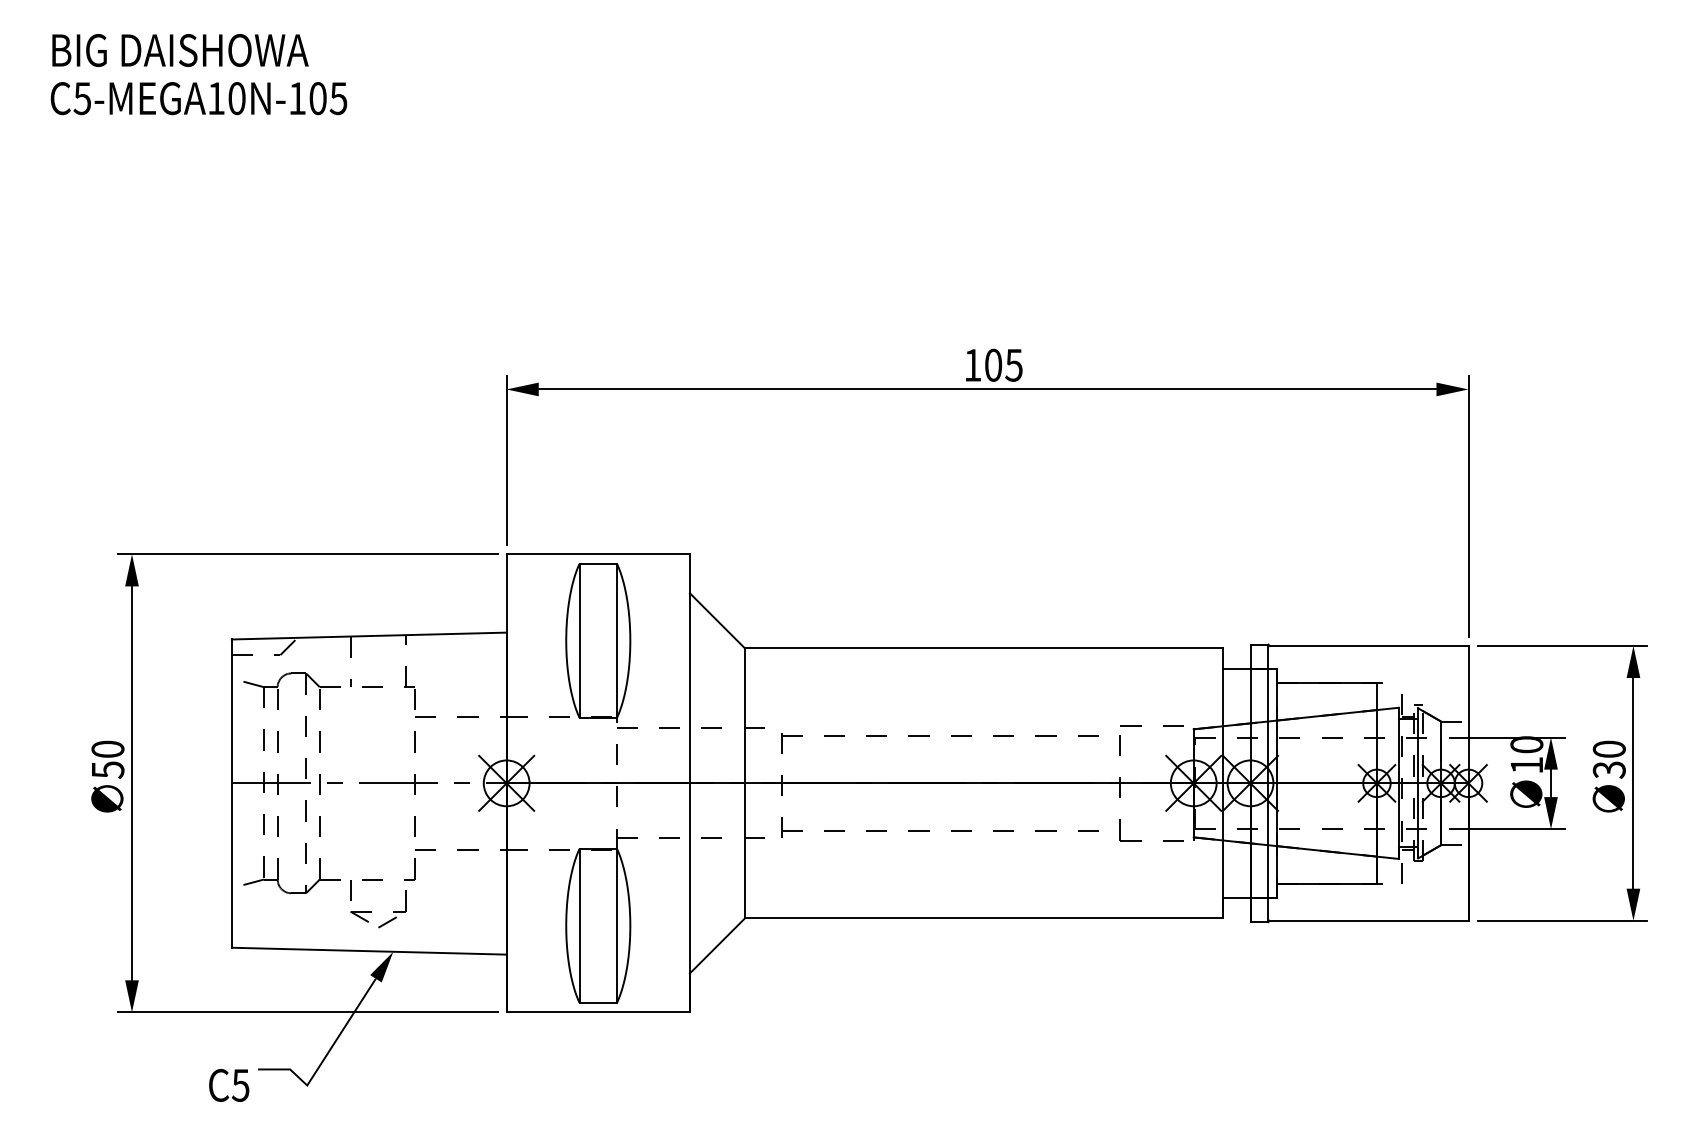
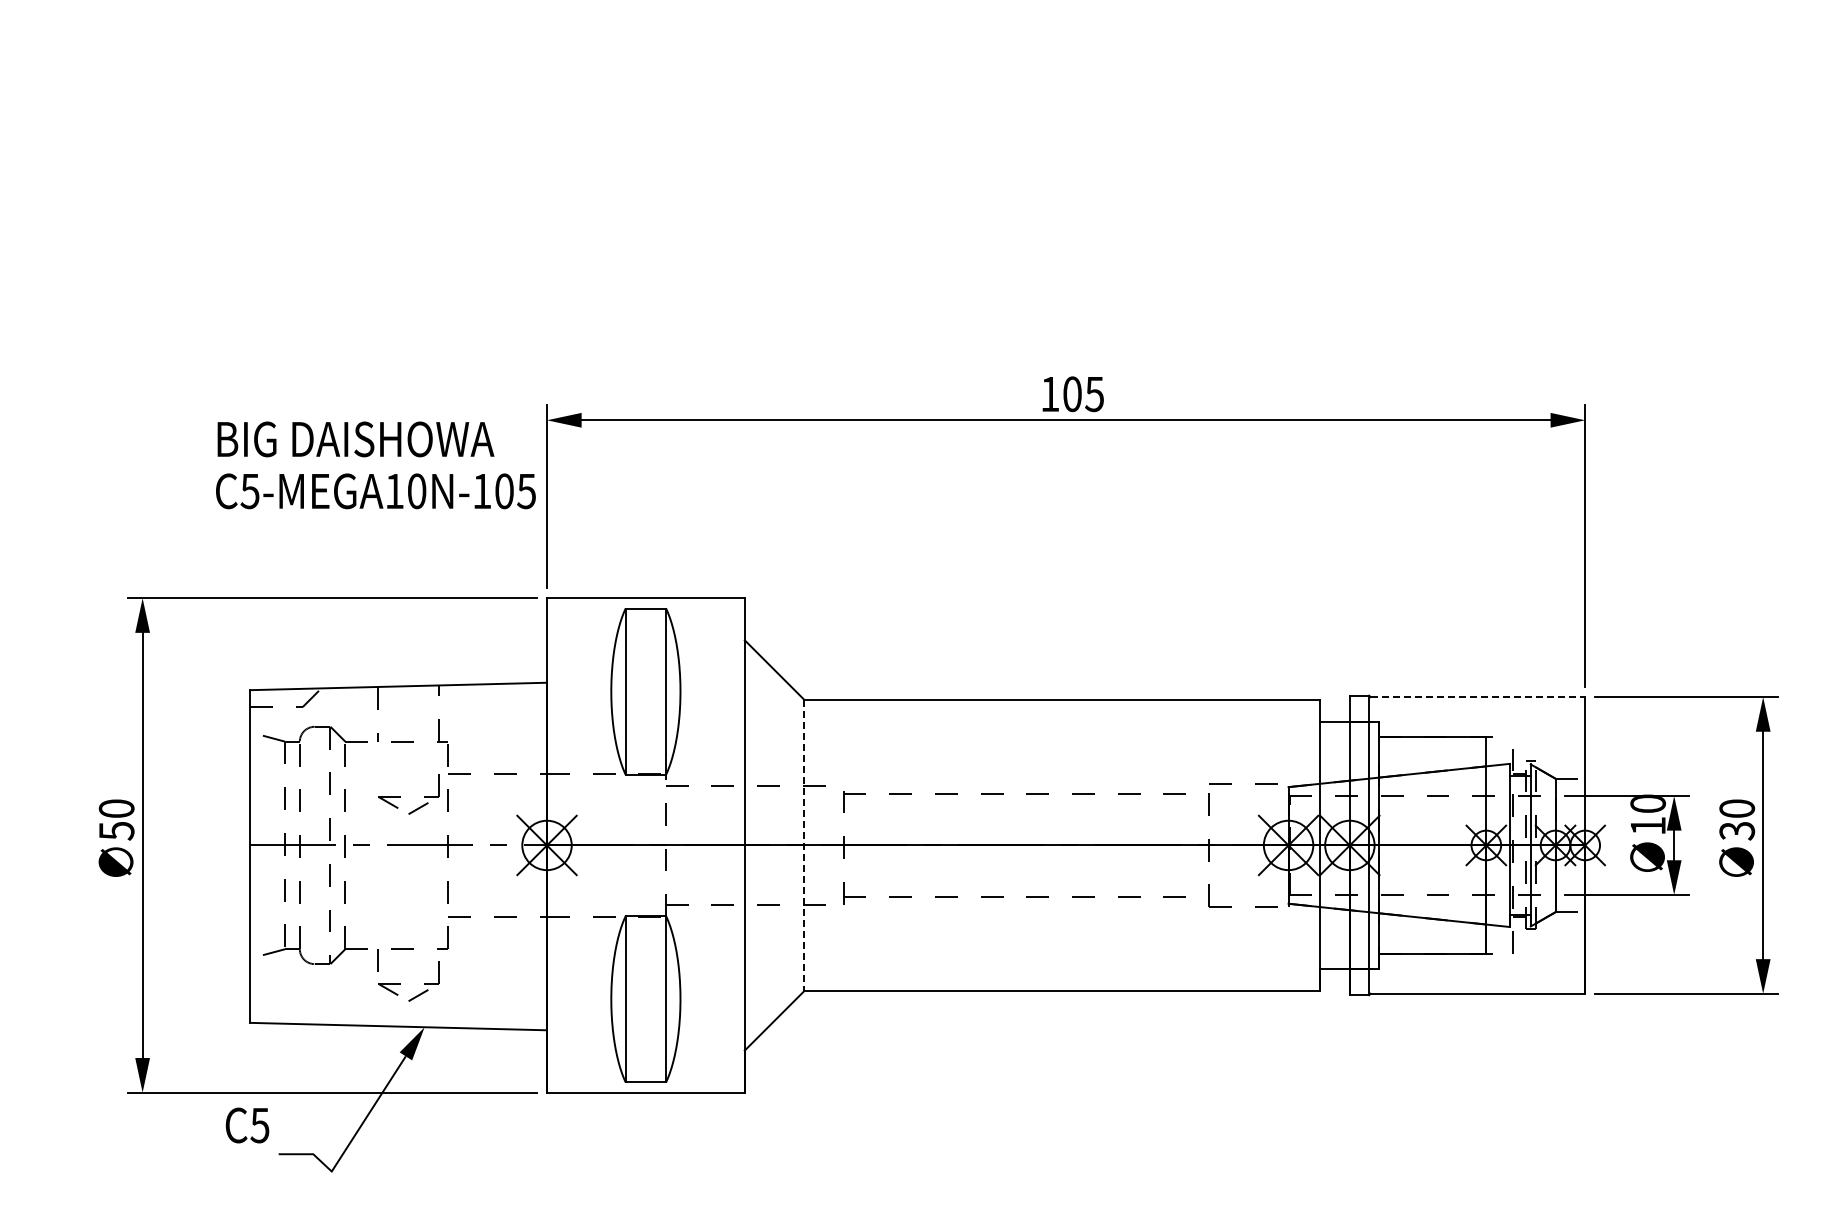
text: (198, 74) -> (375, 465), moved
line: (1369, 646) -> (1478, 697), solid -> dashed
part: (370, 738) -> (400, 796), added
line: (745, 783) -> (804, 845), solid -> dashed
text: (229, 1085) -> (247, 1125), moved

